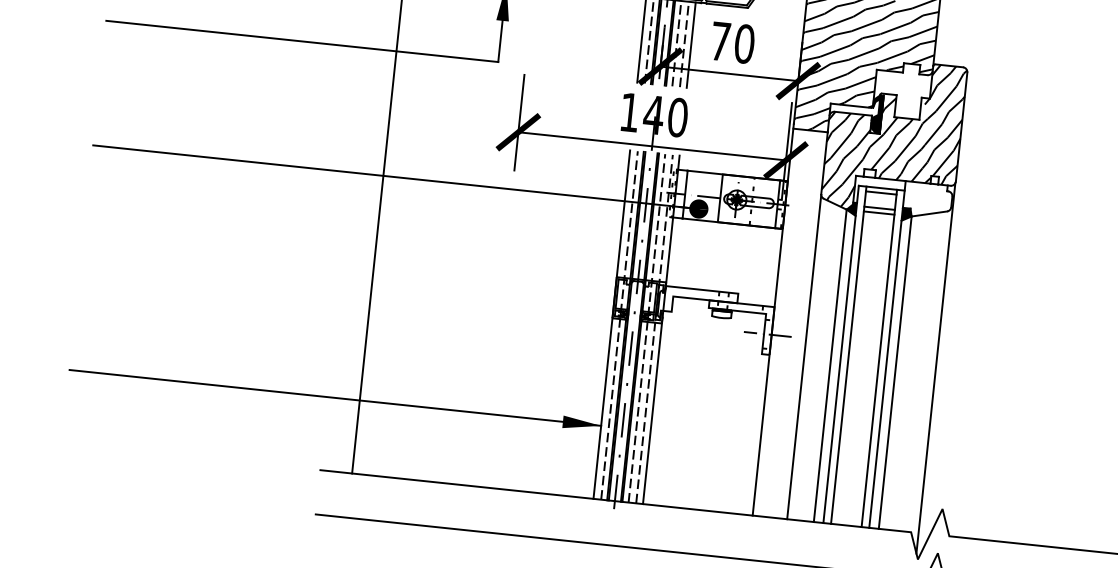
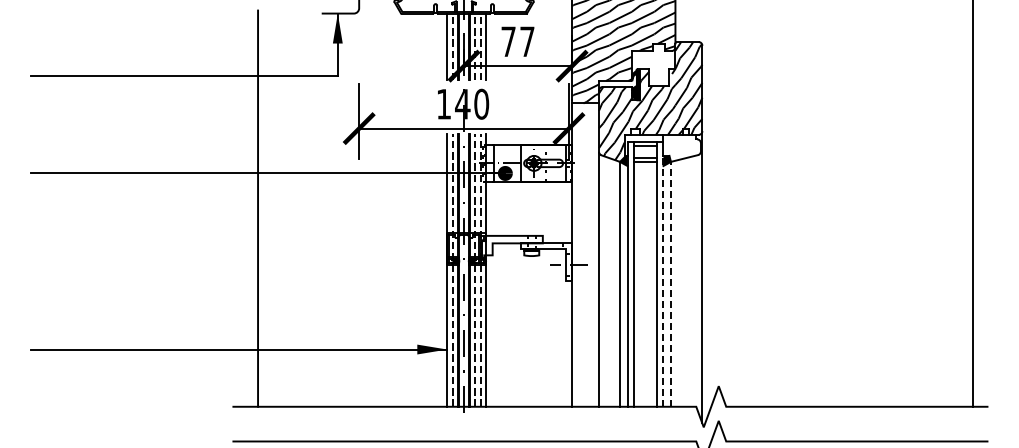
text: (744, 43) -> (527, 41), 70 -> 77
line: (886, 366) -> (663, 280), solid -> dashed
line: (894, 371) -> (670, 283), solid -> dashed

